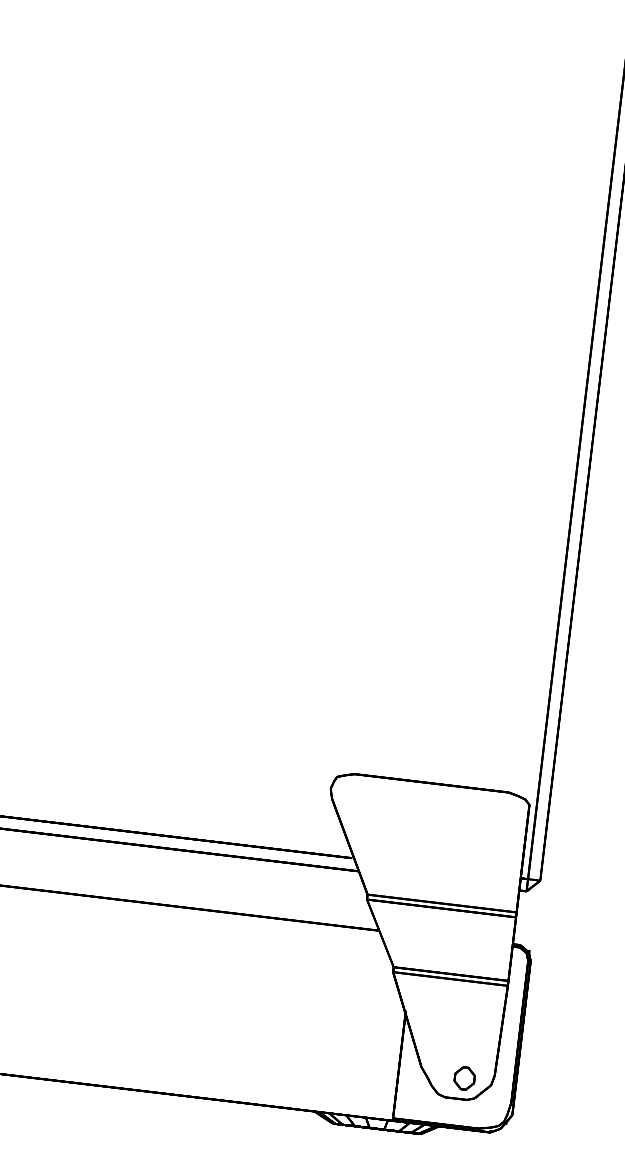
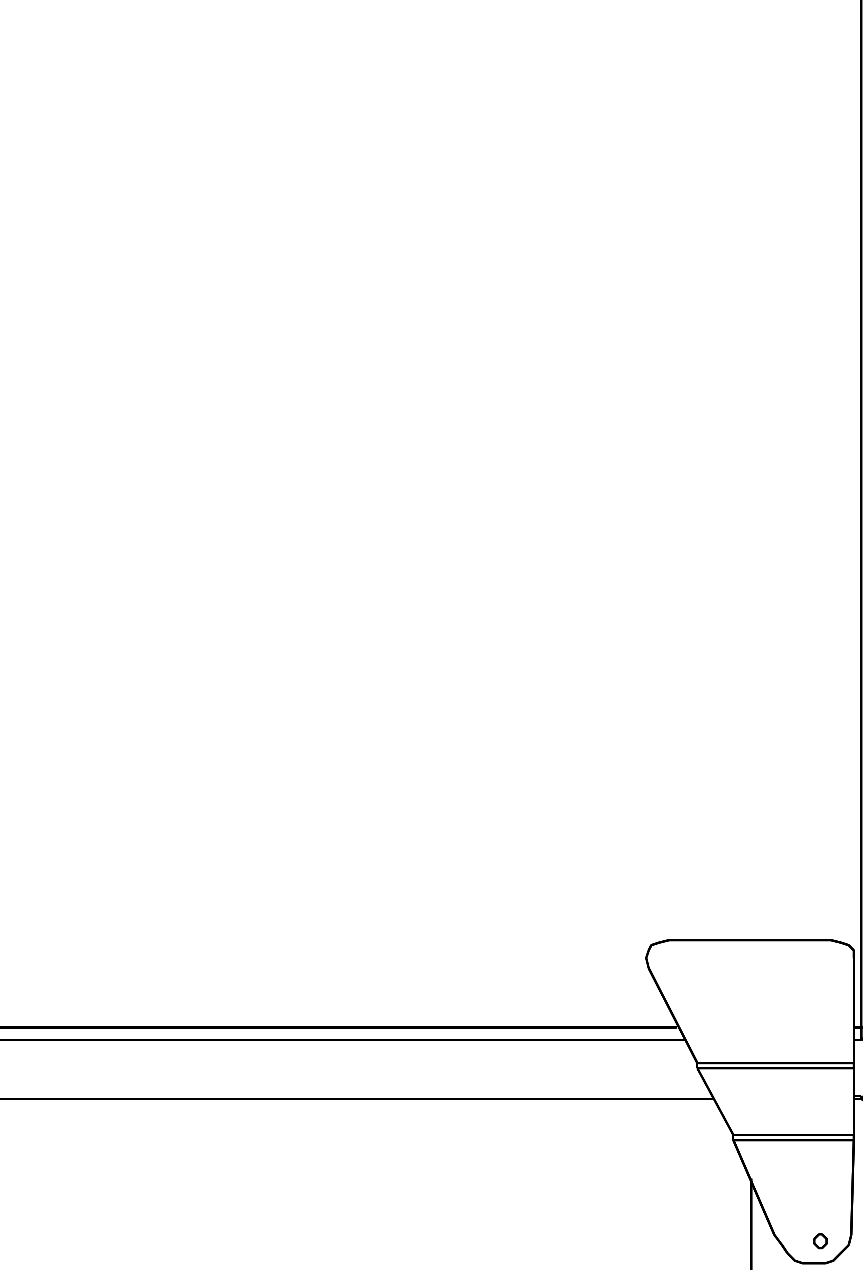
part: (464, 1077) -> (820, 1240), size x0.6

